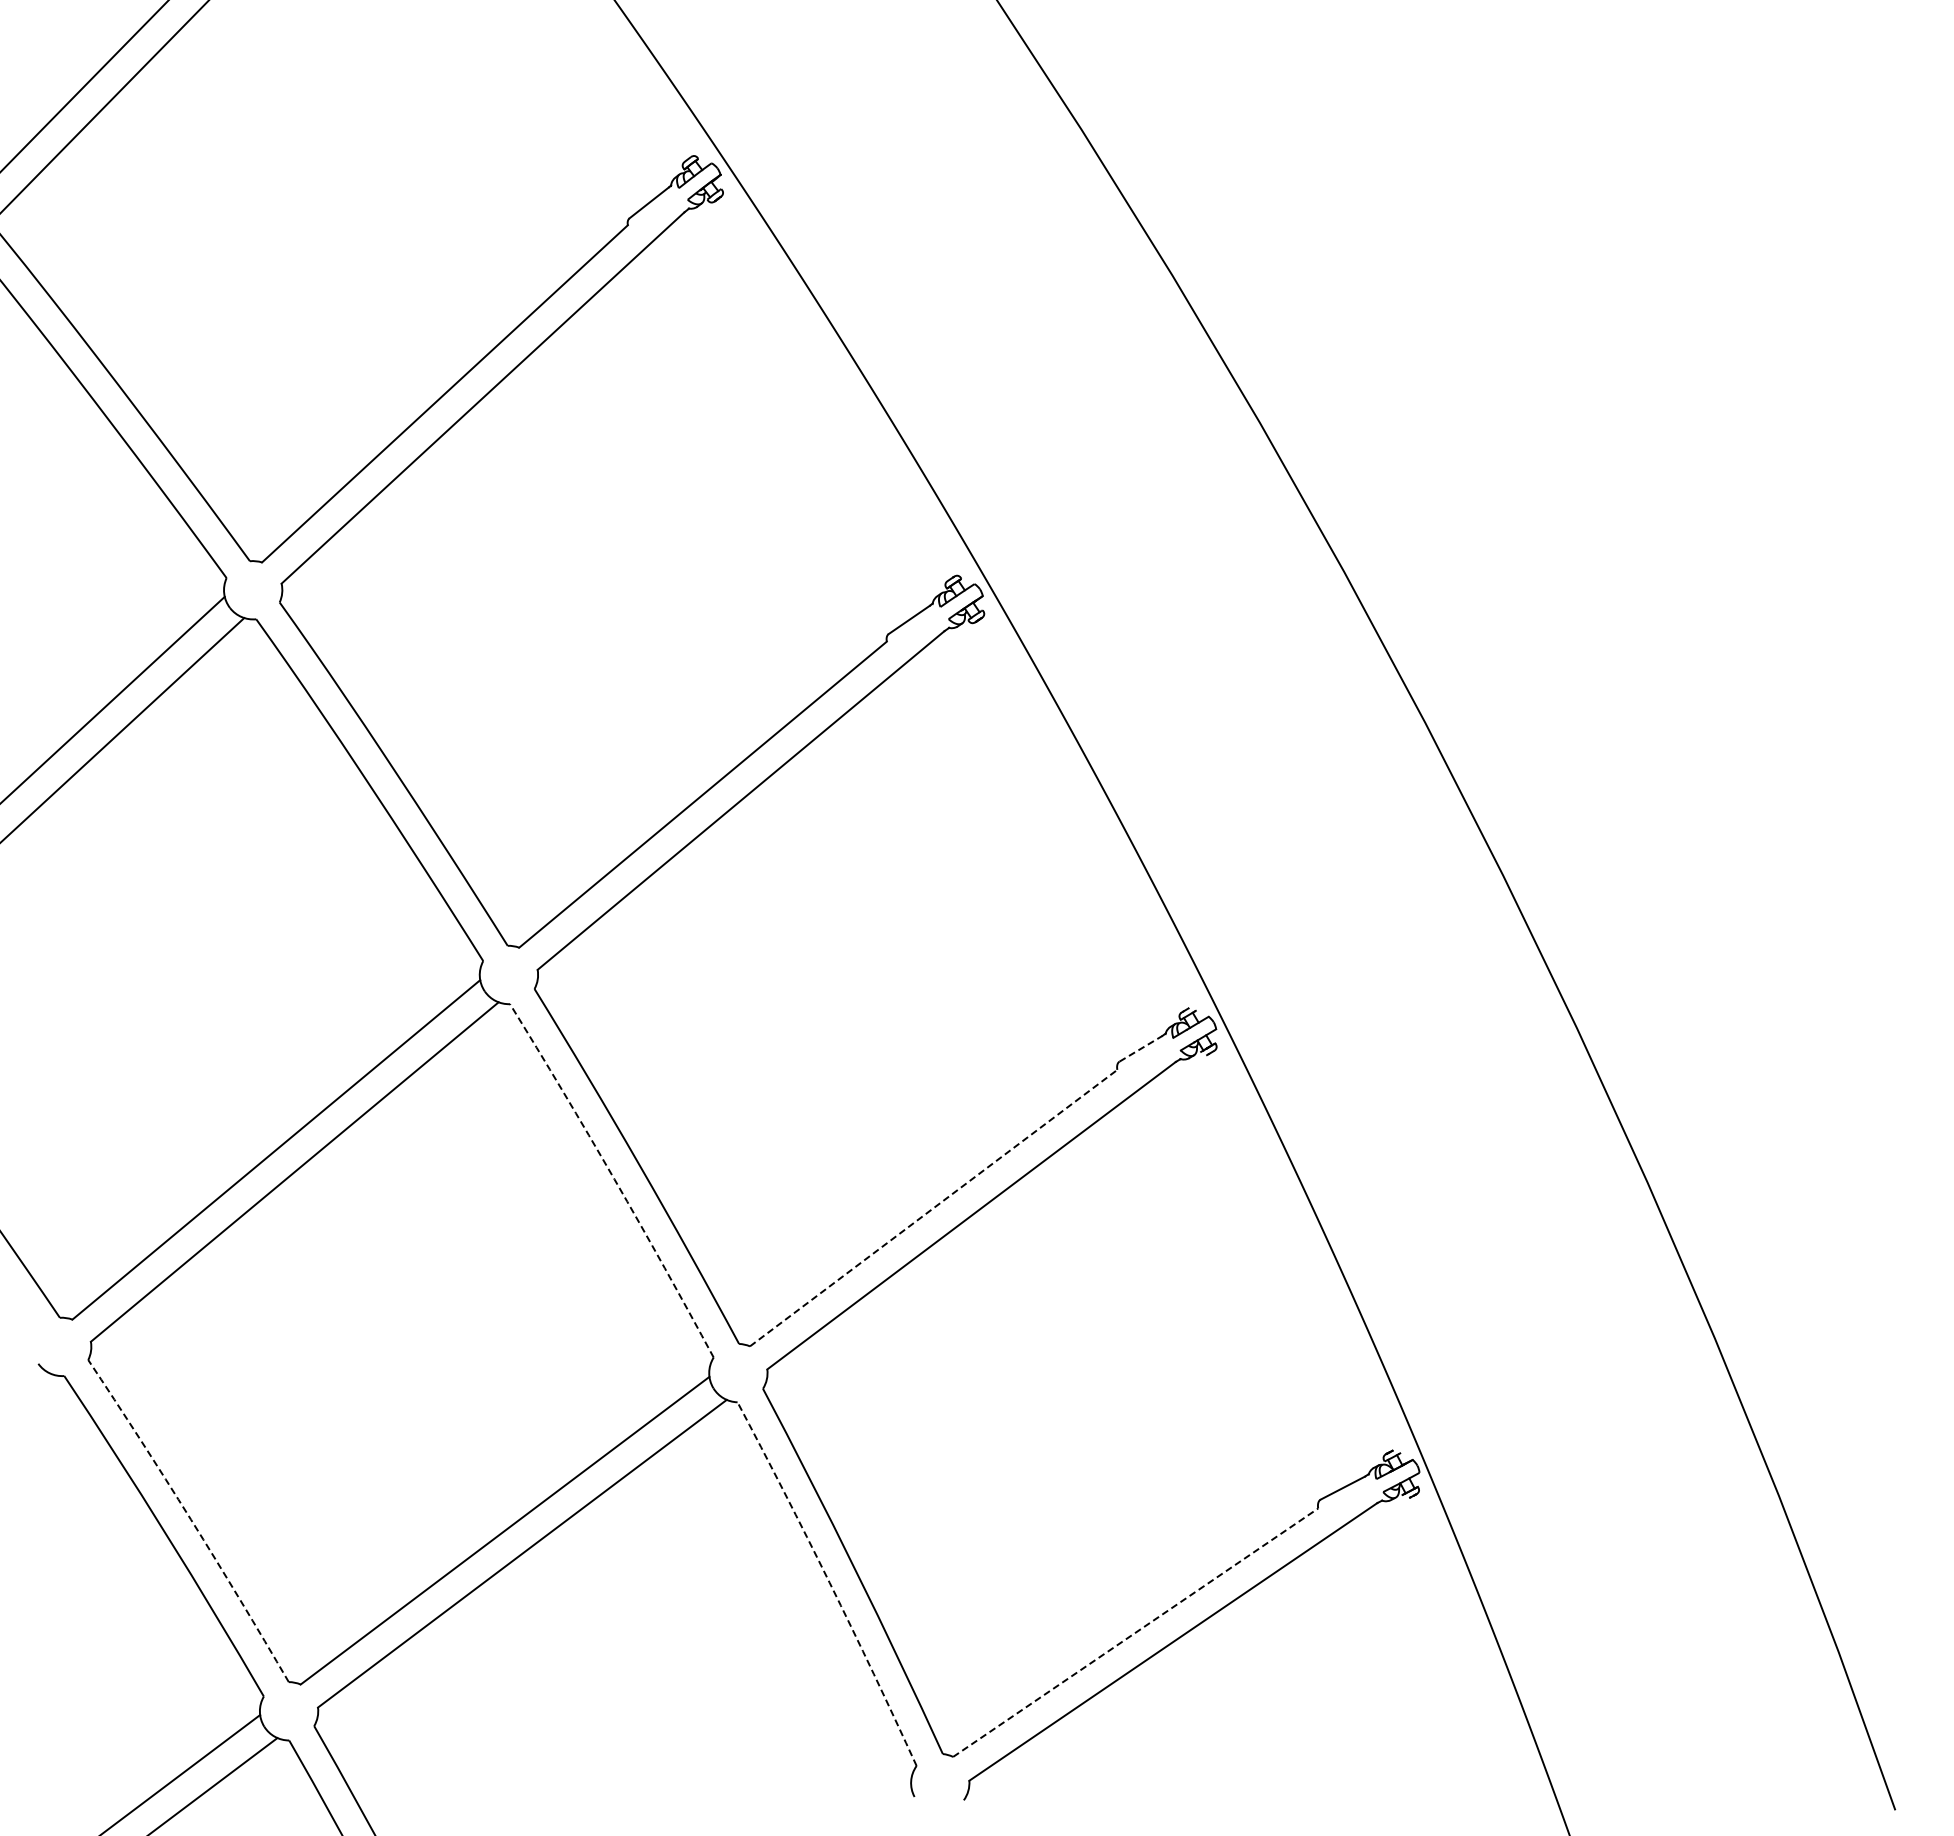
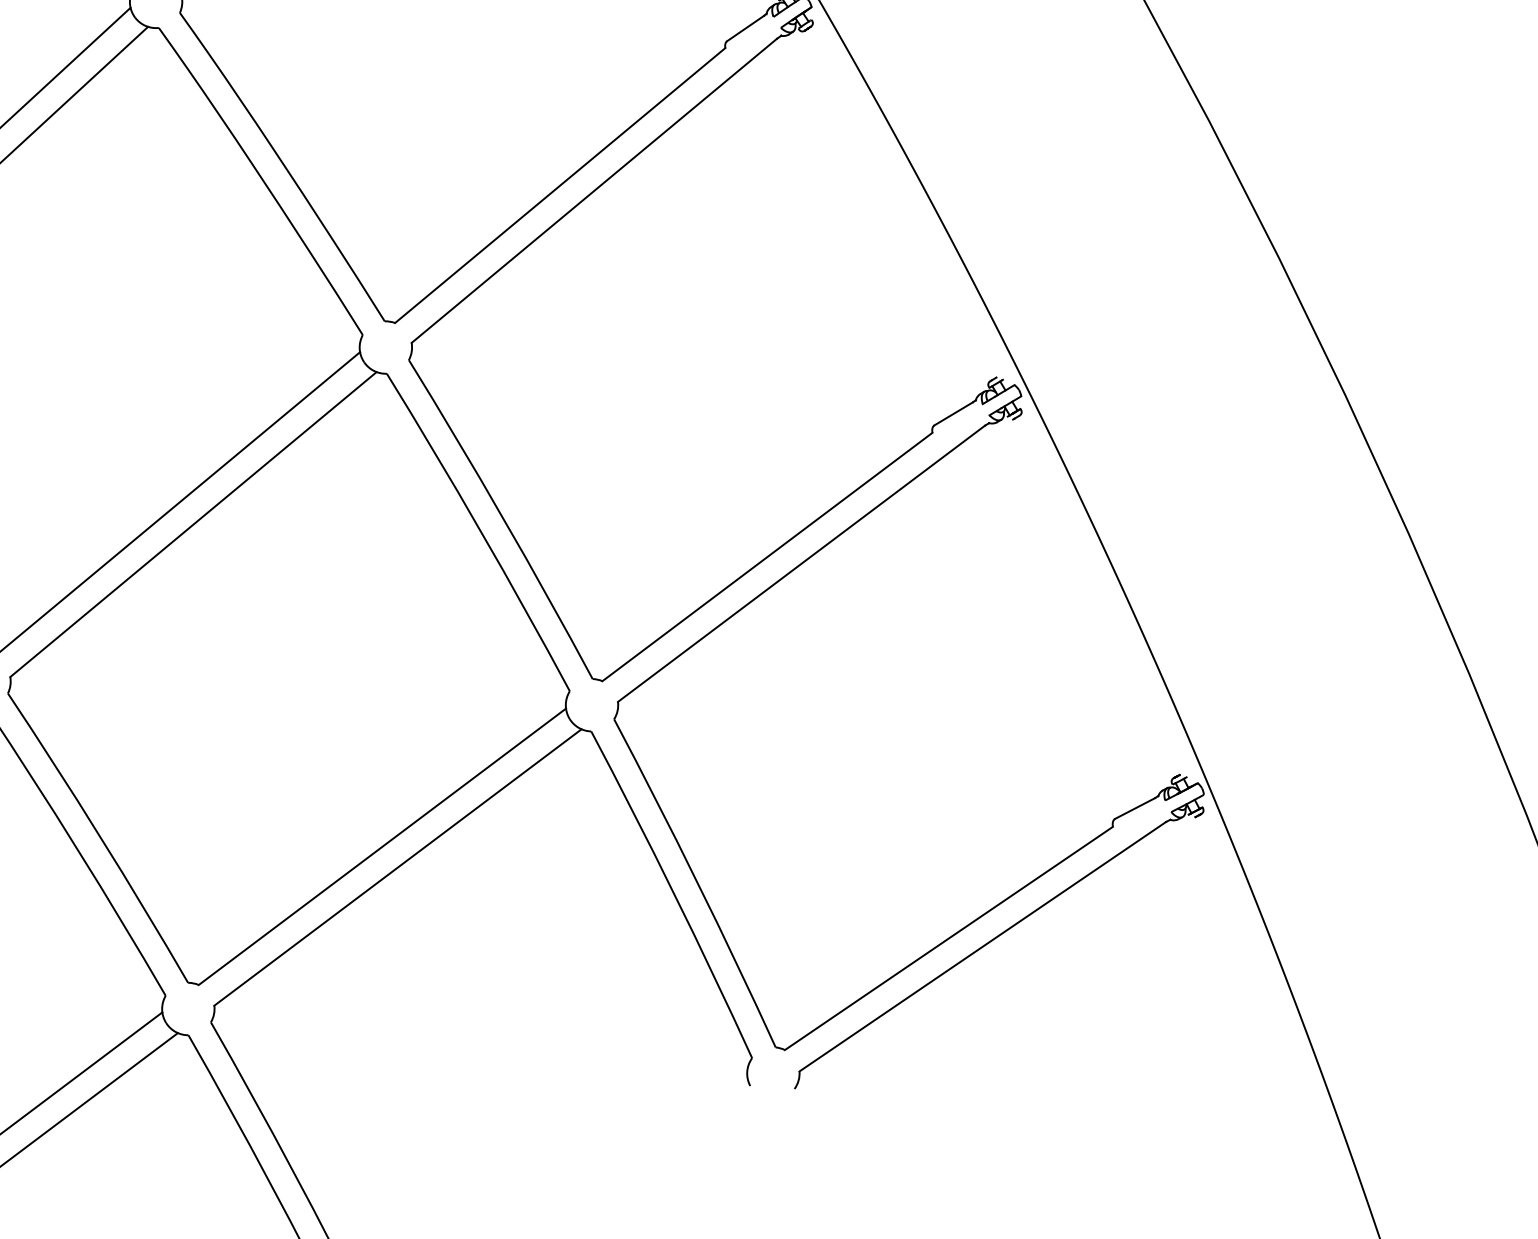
line: (1141, 1048) -> (954, 413), dashed -> solid
arc: (614, 1179) -> (480, 531), dashed -> solid
line: (933, 1208) -> (767, 557), dashed -> solid
arc: (190, 1519) -> (99, 836), dashed -> solid
arc: (829, 1582) -> (673, 893), dashed -> solid
line: (1135, 1632) -> (948, 938), dashed -> solid

